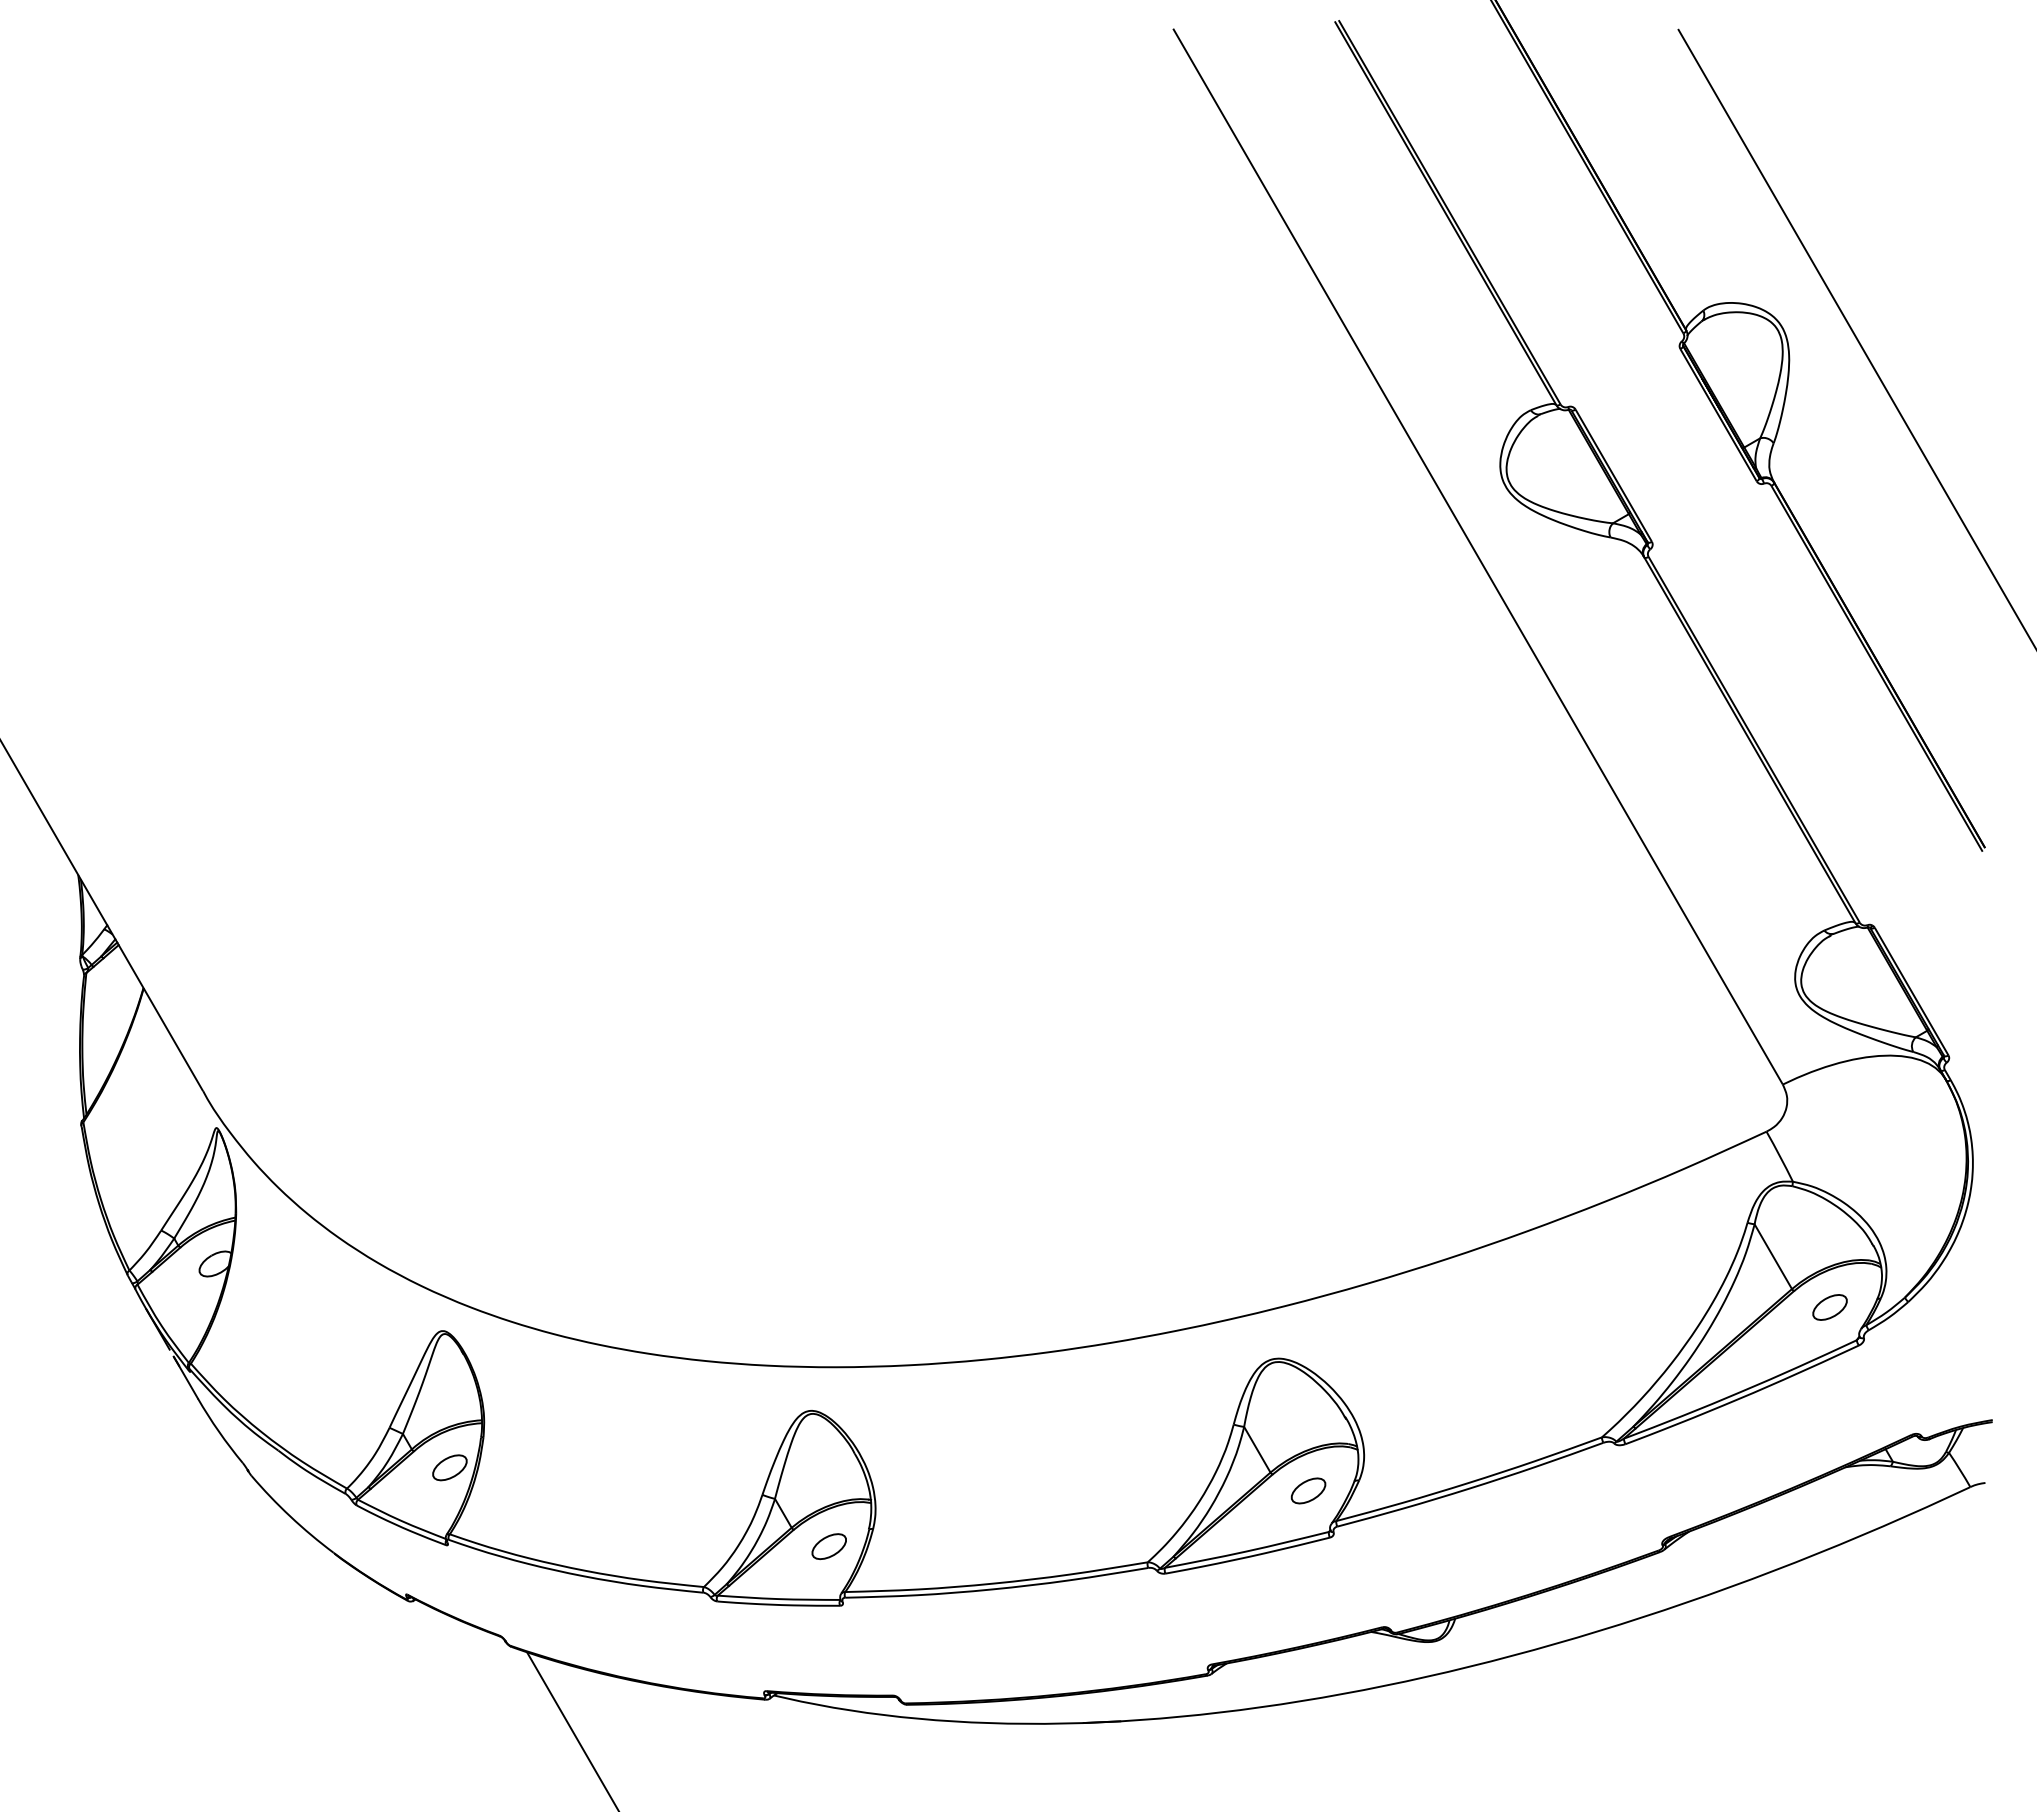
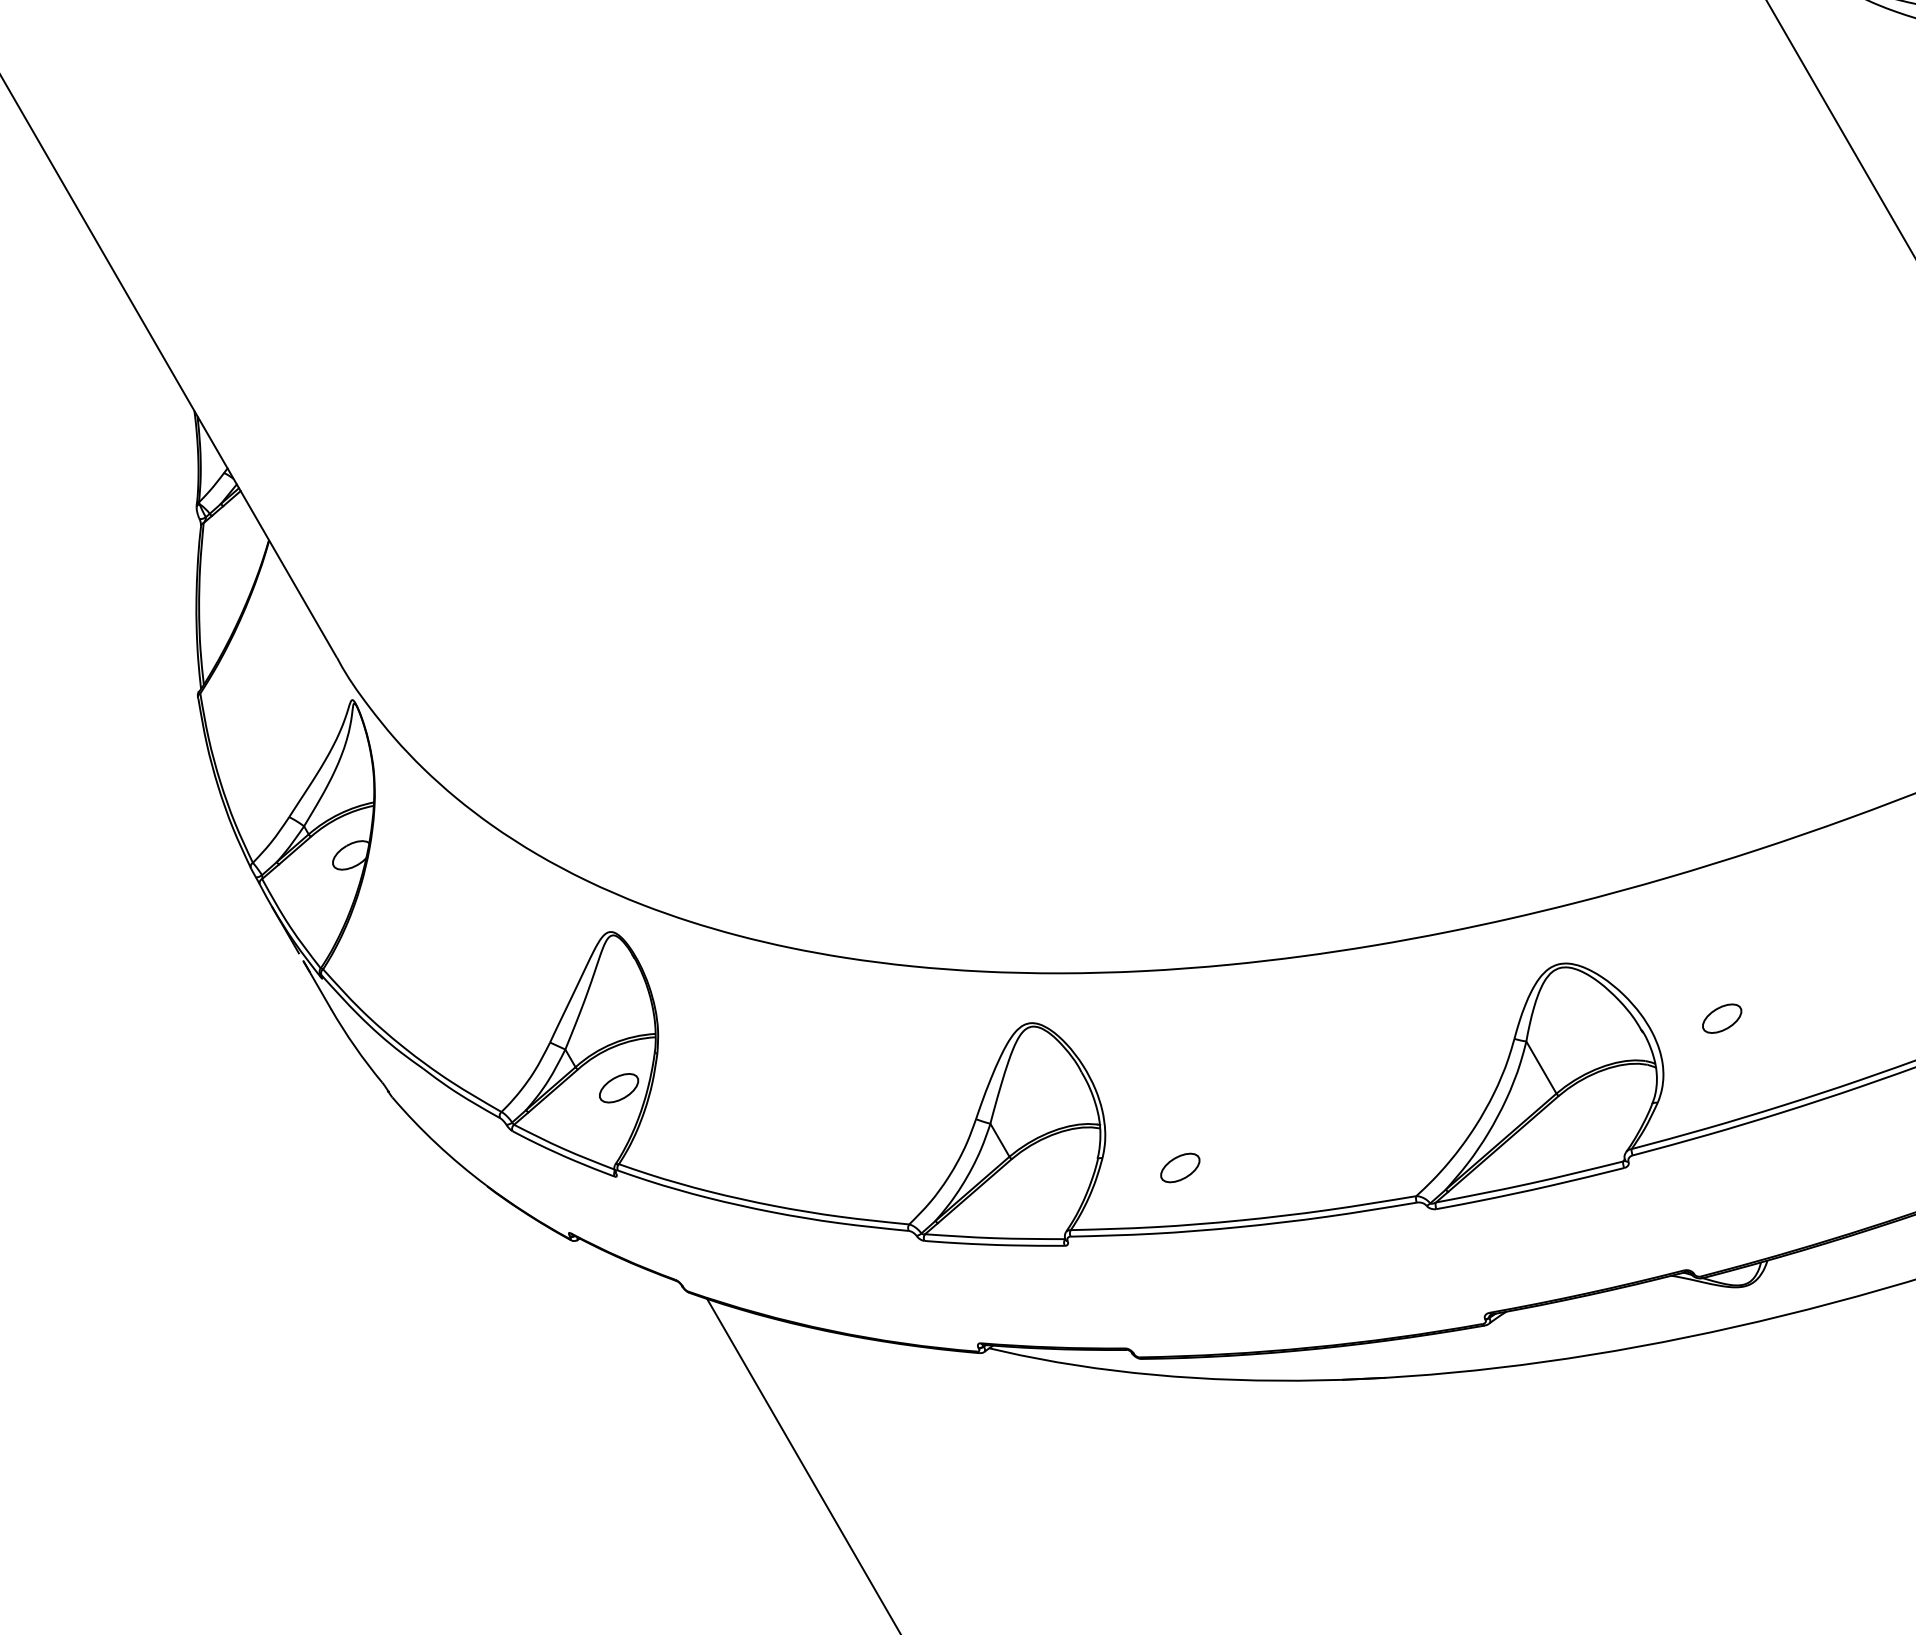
part: (1308, 1490) -> (1722, 1018), moved
part: (828, 1546) -> (1179, 1167), moved

